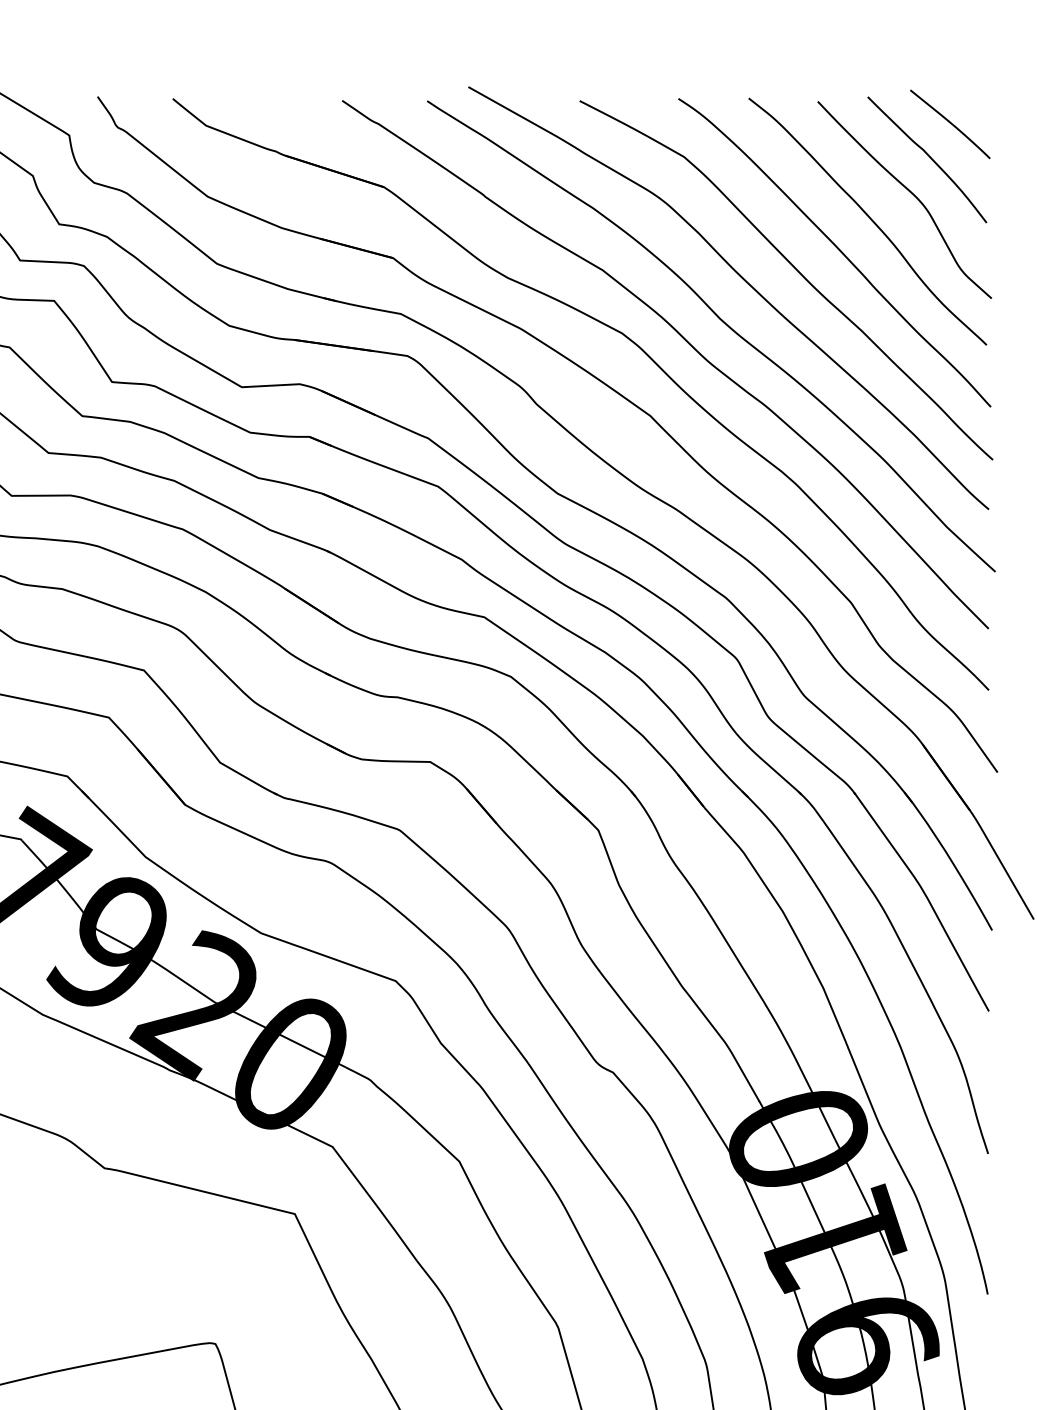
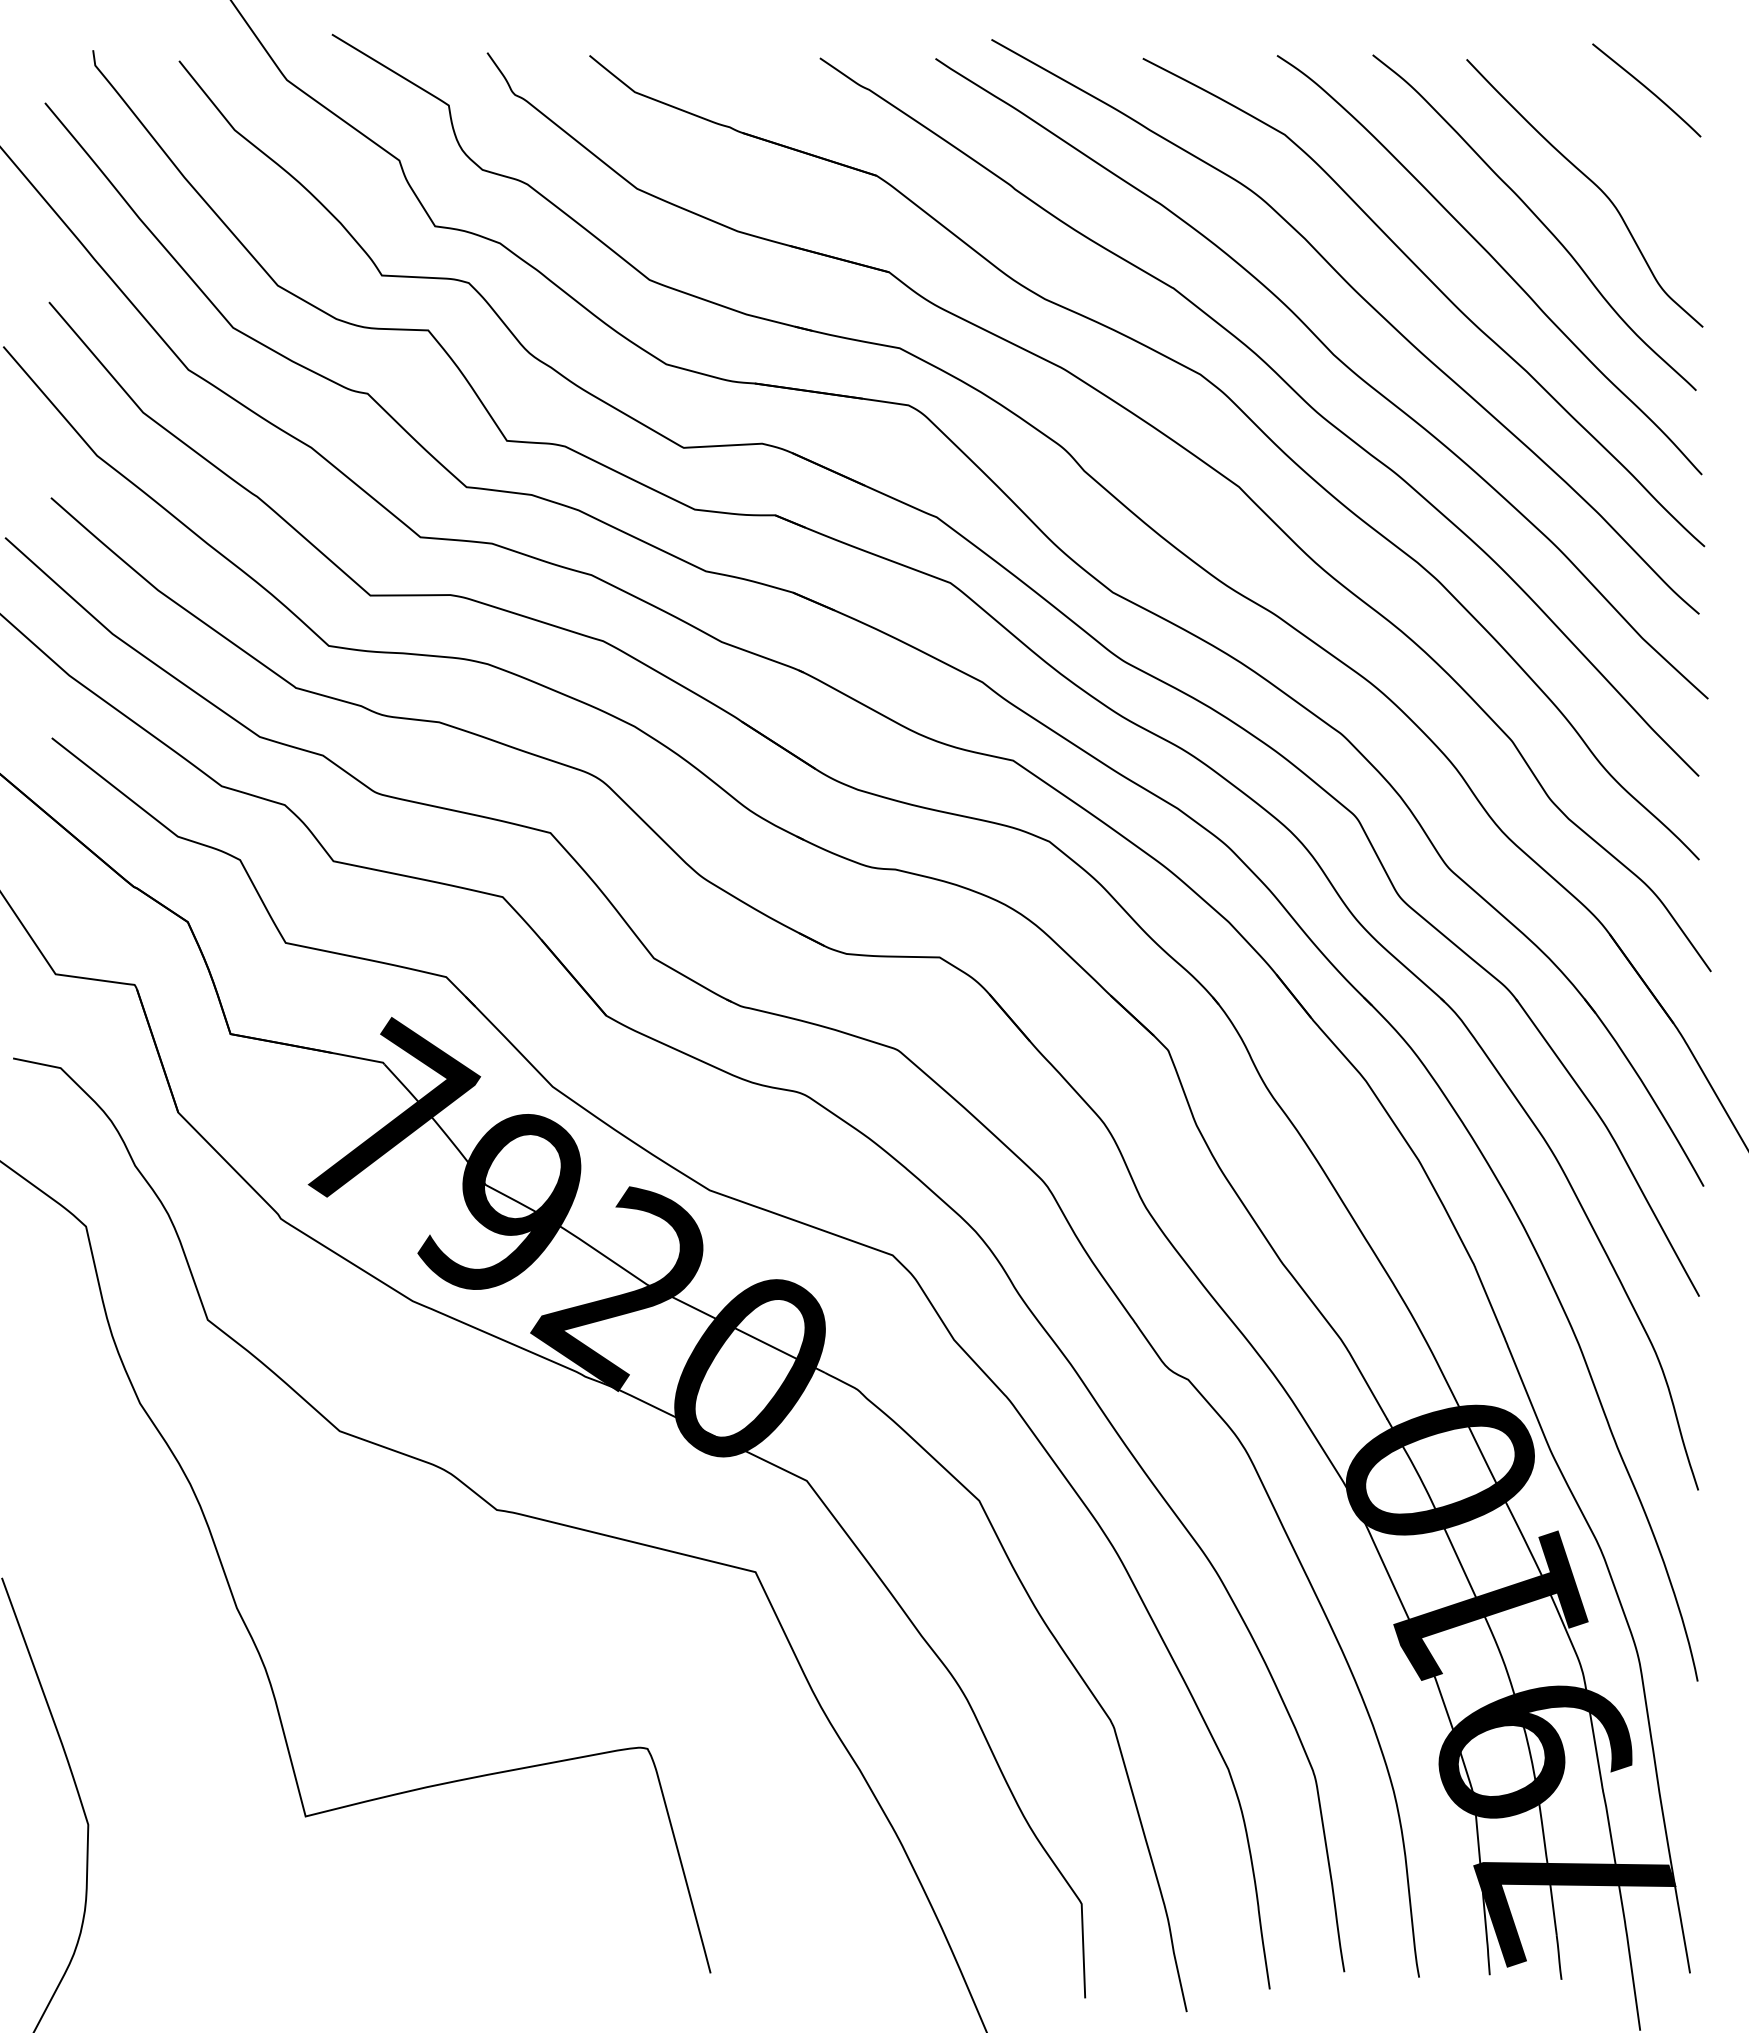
curve: (929, 157) -> (1618, 135), removed

